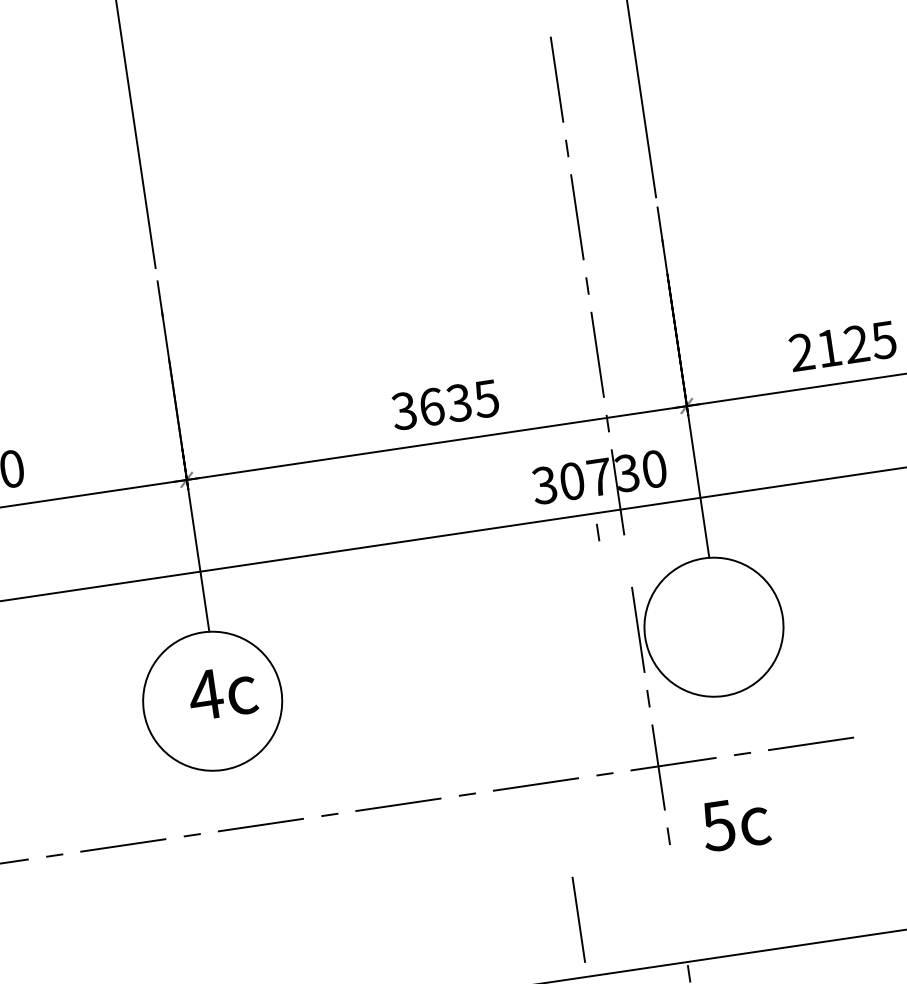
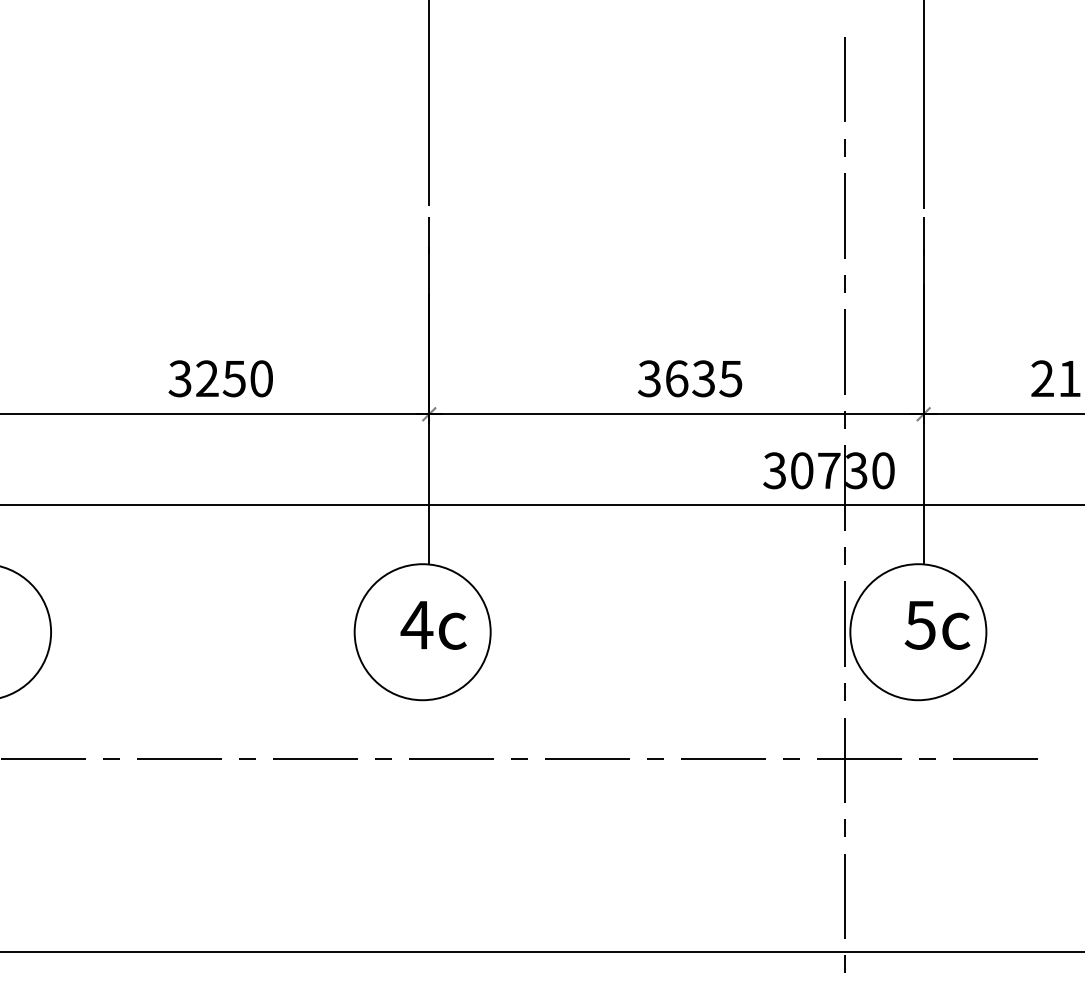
line: (597, 532) -> (844, 555), moved
text: (735, 823) -> (937, 625), moved
line: (578, 920) -> (844, 896), moved

